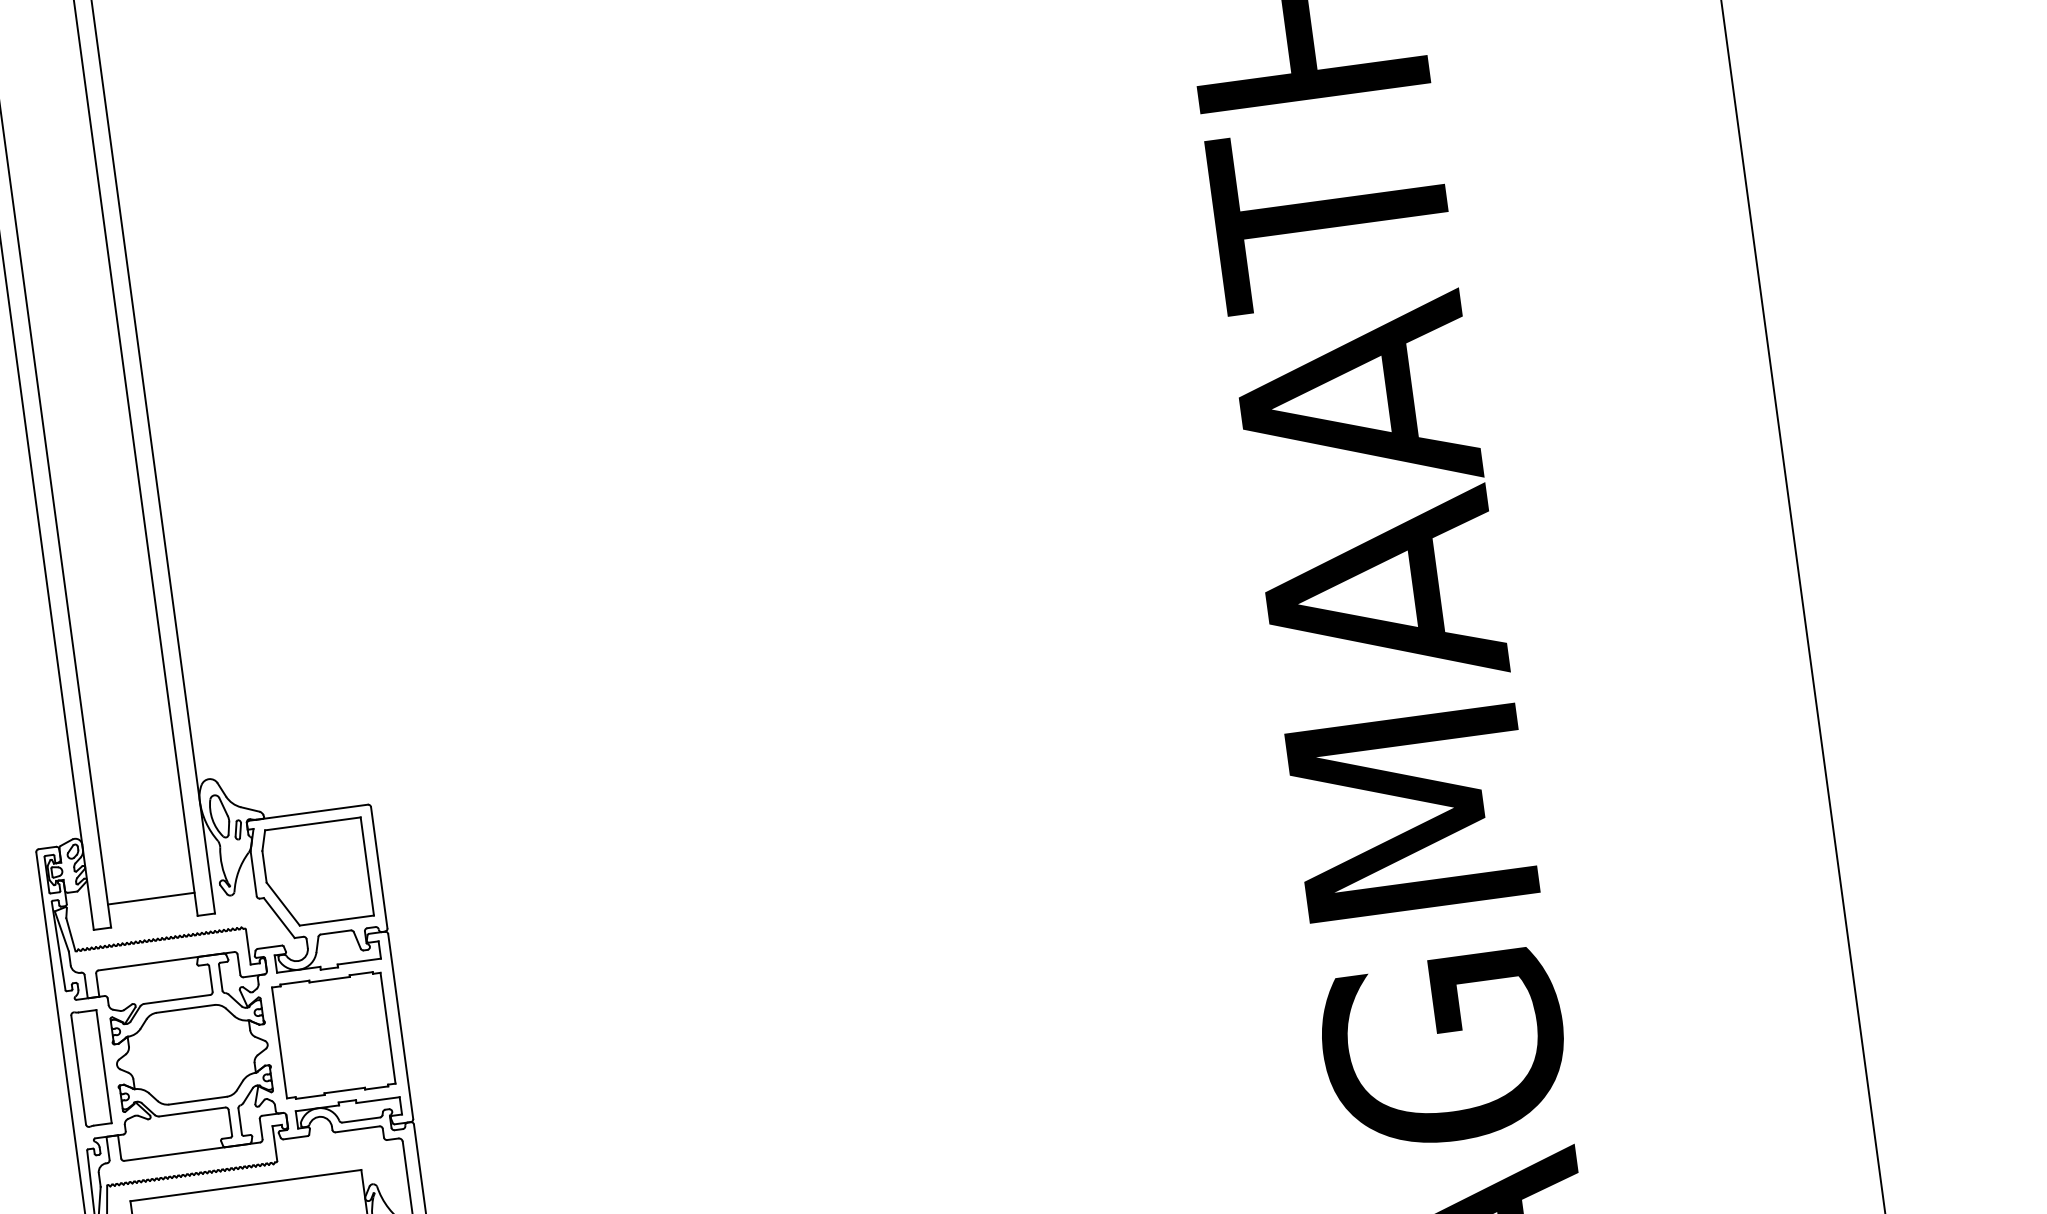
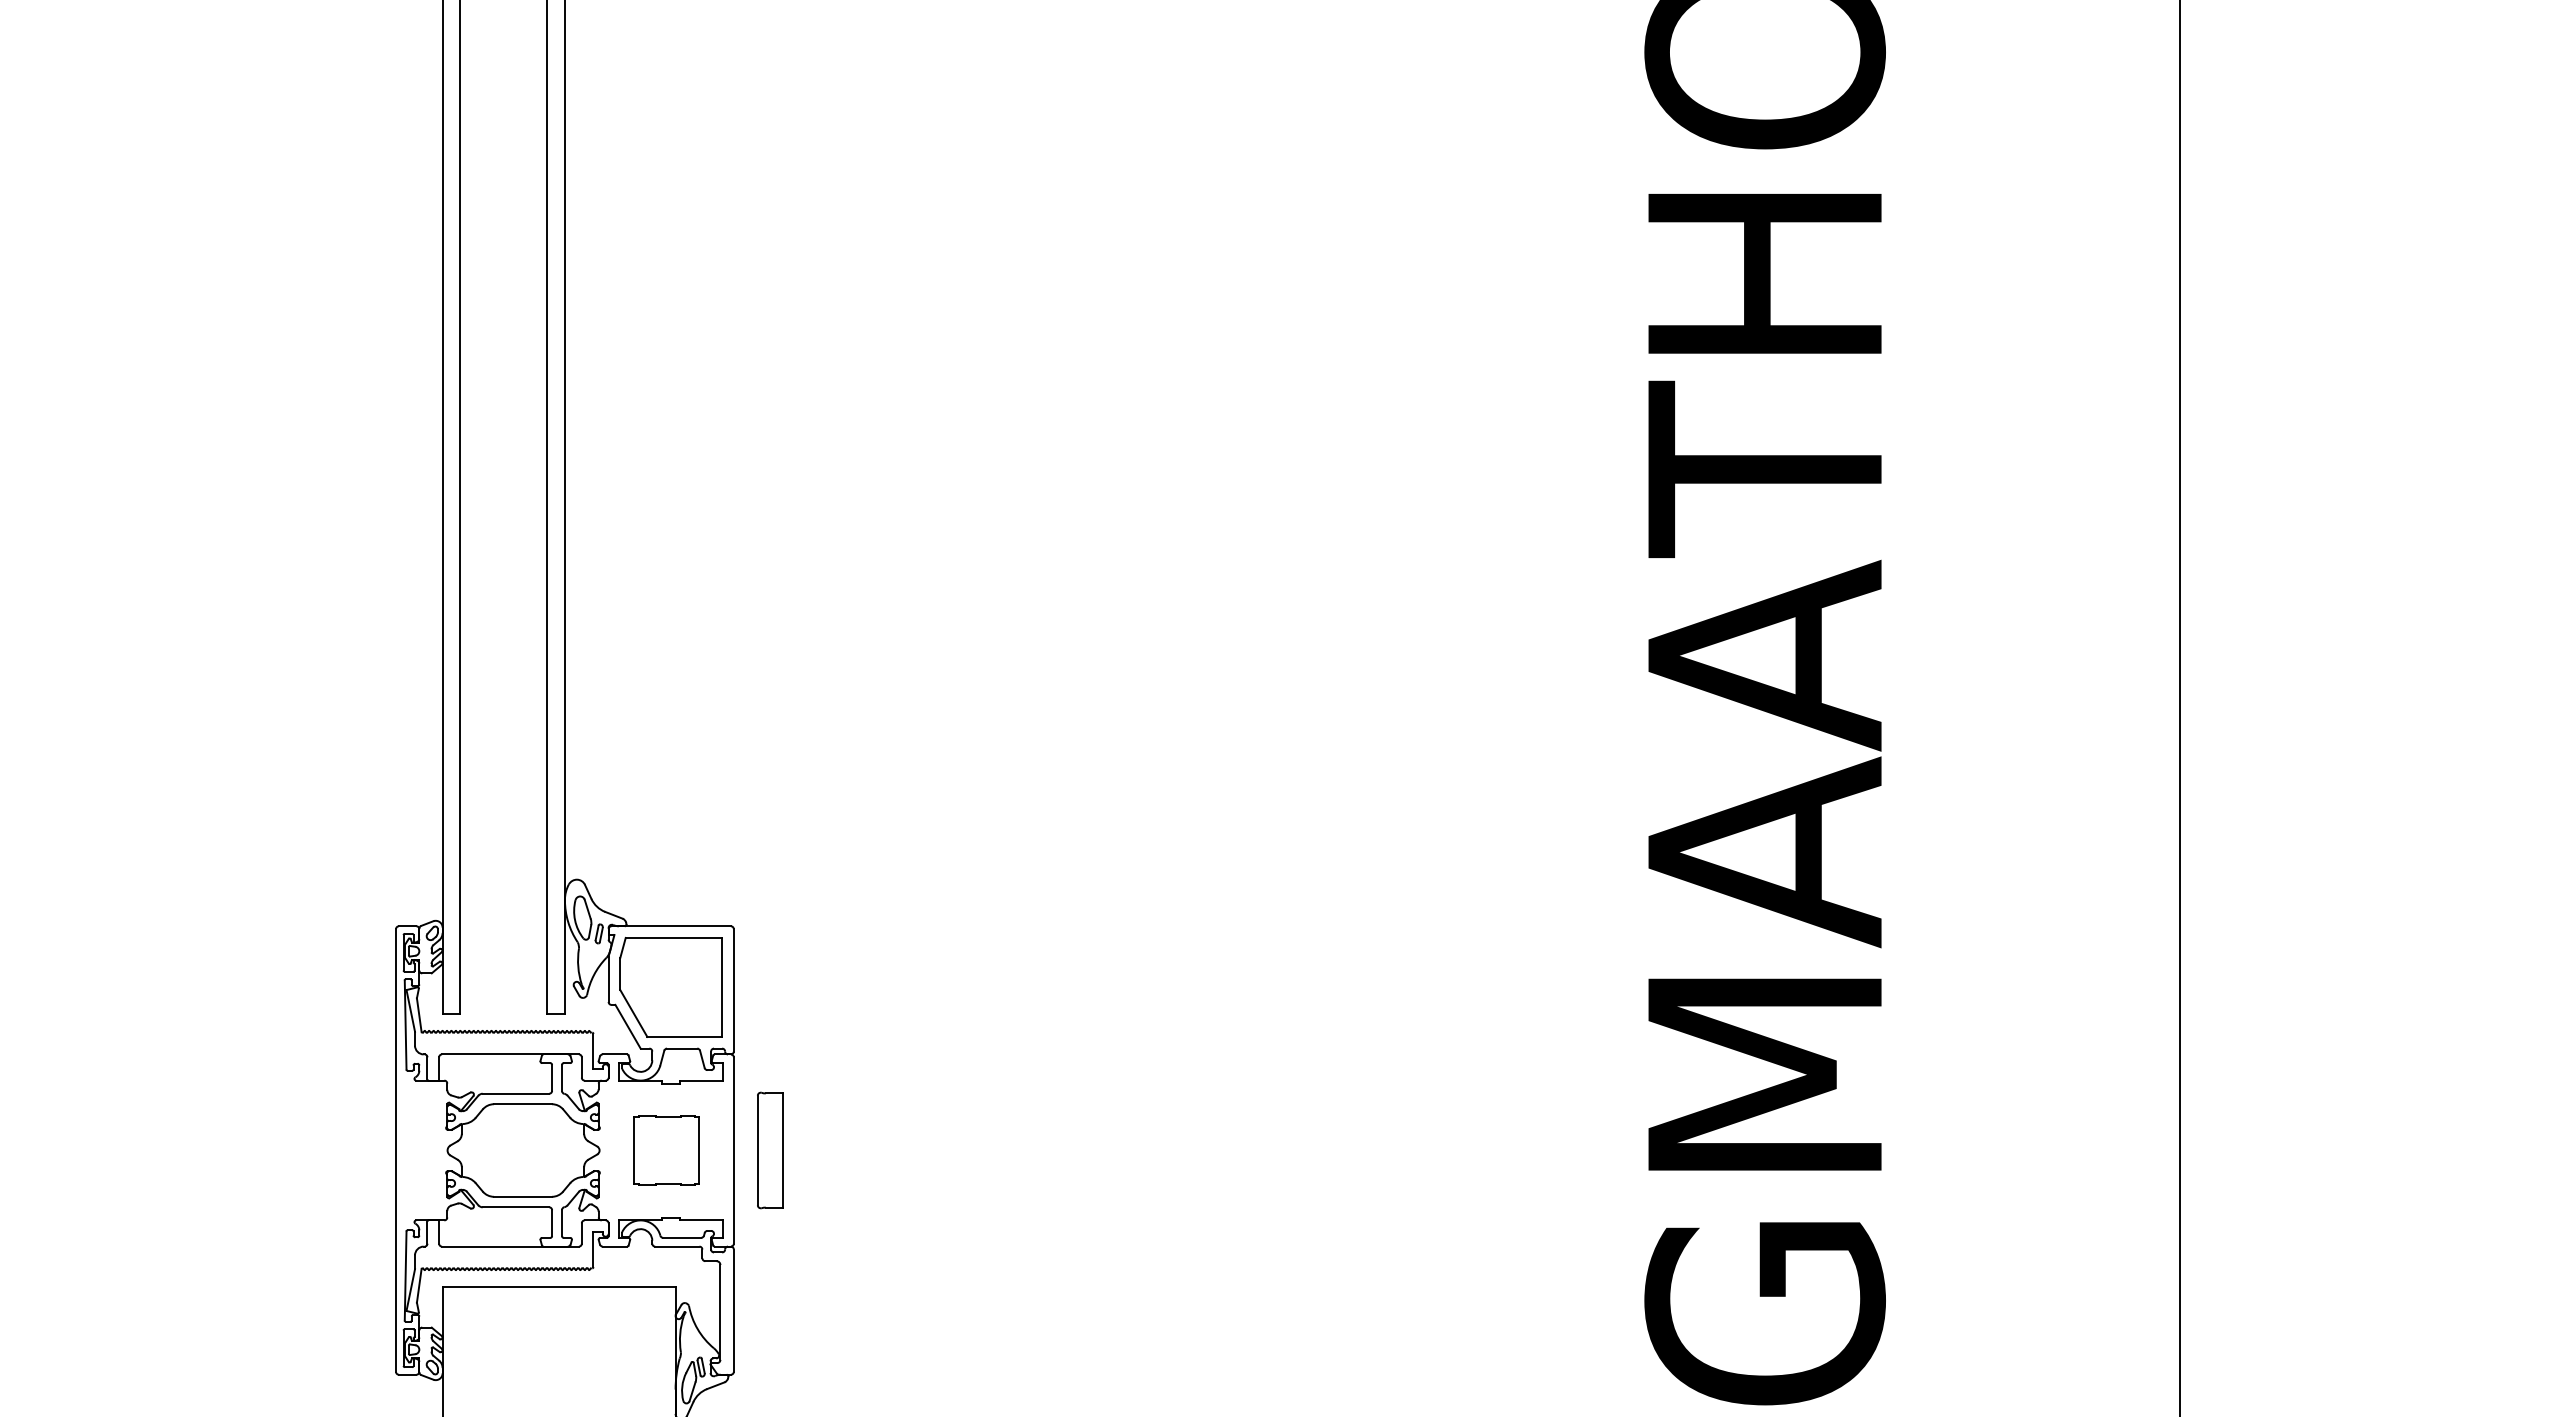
line: (151, 898) -> (503, 990), removed
part: (333, 1035) -> (666, 1150), size x0.6
part: (91, 1068) -> (770, 1150), moved

